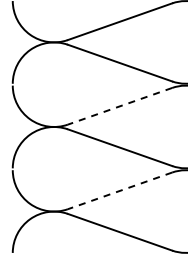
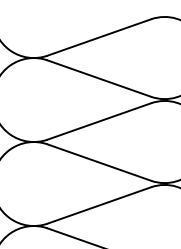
line: (119, 106) -> (98, 121), dashed -> solid
line: (119, 191) -> (98, 206), dashed -> solid

